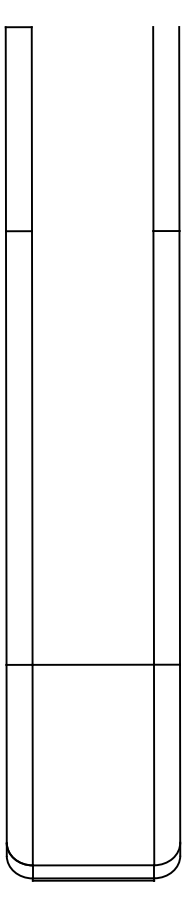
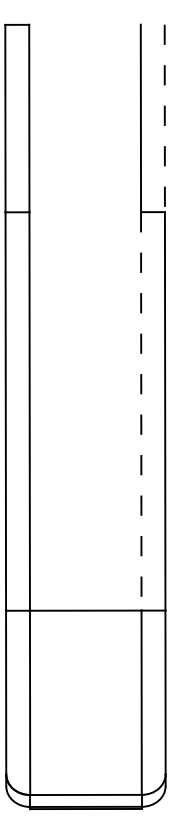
line: (179, 129) -> (164, 118), solid -> dashed
line: (153, 447) -> (141, 411), solid -> dashed

